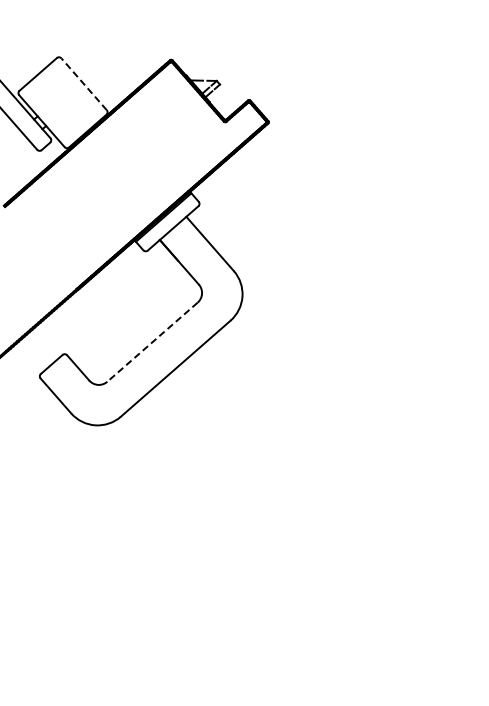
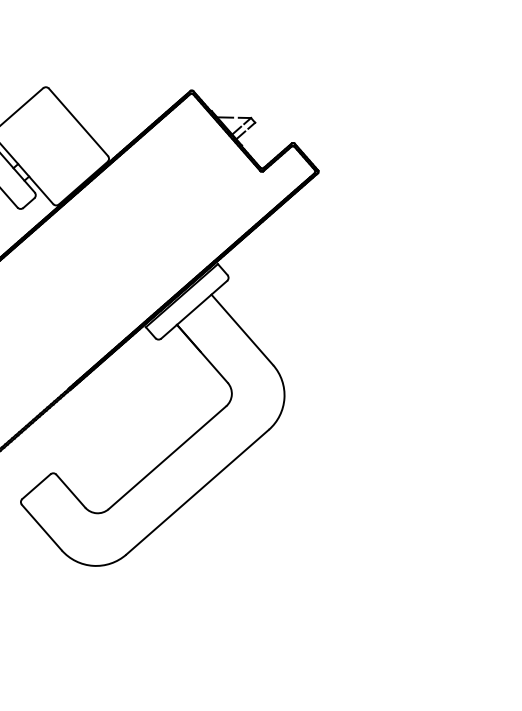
line: (83, 83) -> (77, 121), dashed -> solid
line: (152, 342) -> (167, 458), dashed -> solid

